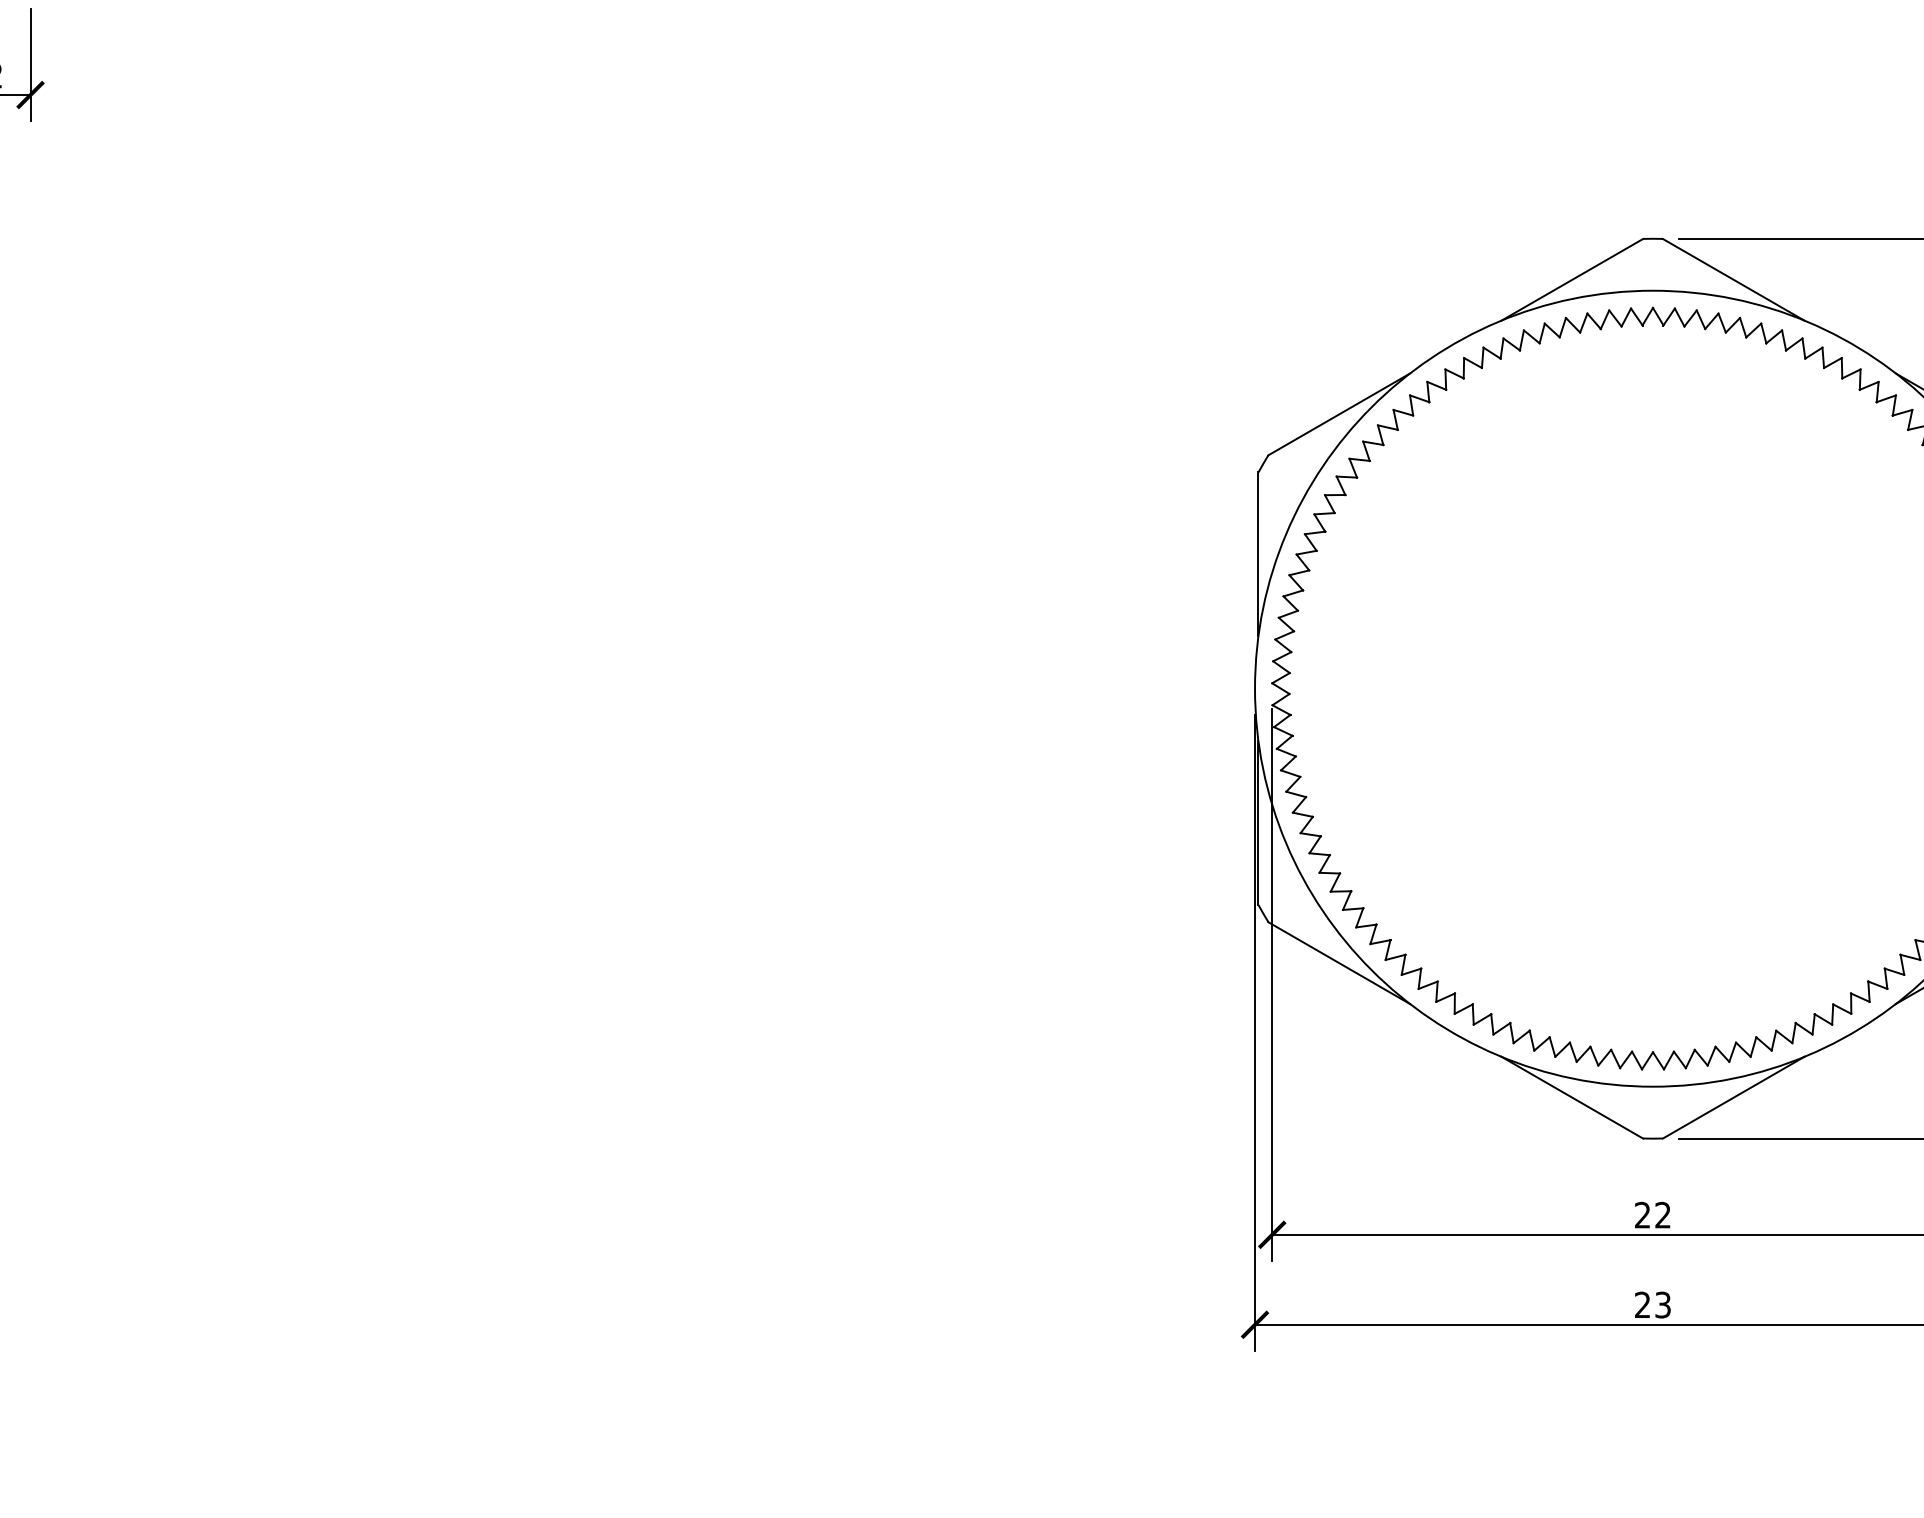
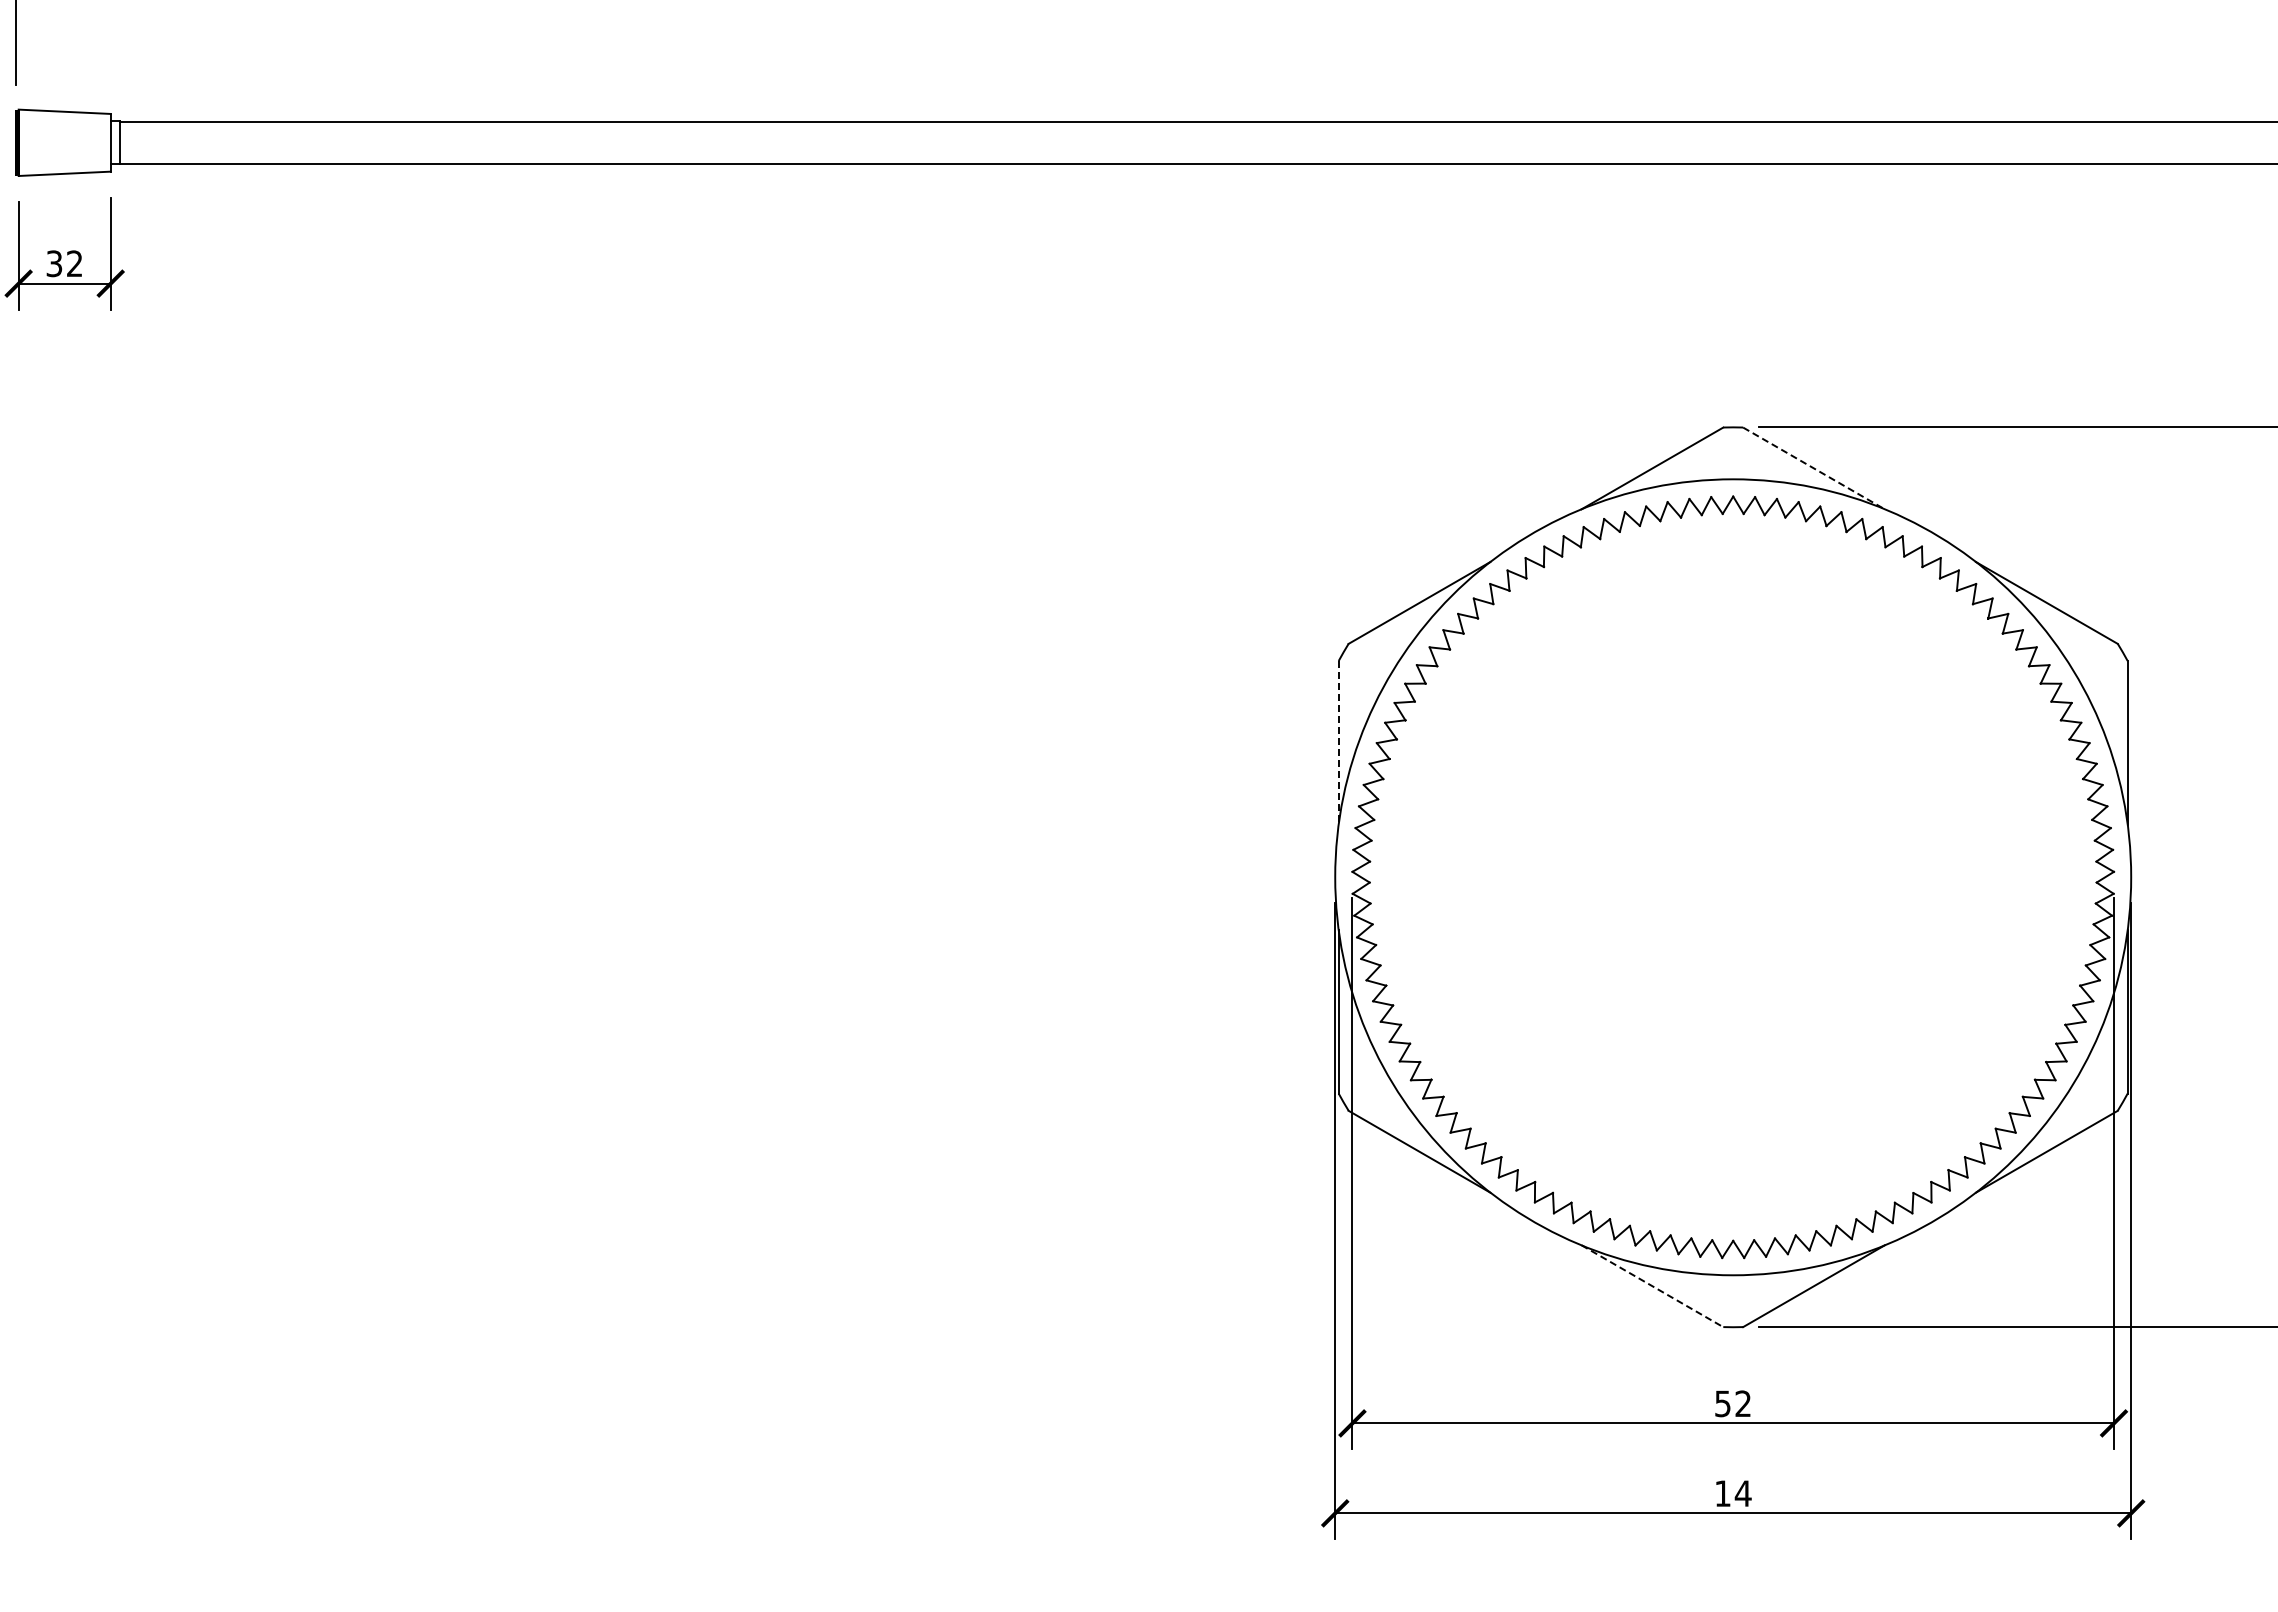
line: (1734, 279) -> (1814, 468), solid -> dashed
line: (1258, 553) -> (1338, 742), solid -> dashed
line: (1572, 1097) -> (1652, 1286), solid -> dashed
text: (1642, 1214) -> (1722, 1403), 22 -> 52
text: (1653, 1304) -> (1733, 1493), 23 -> 14

